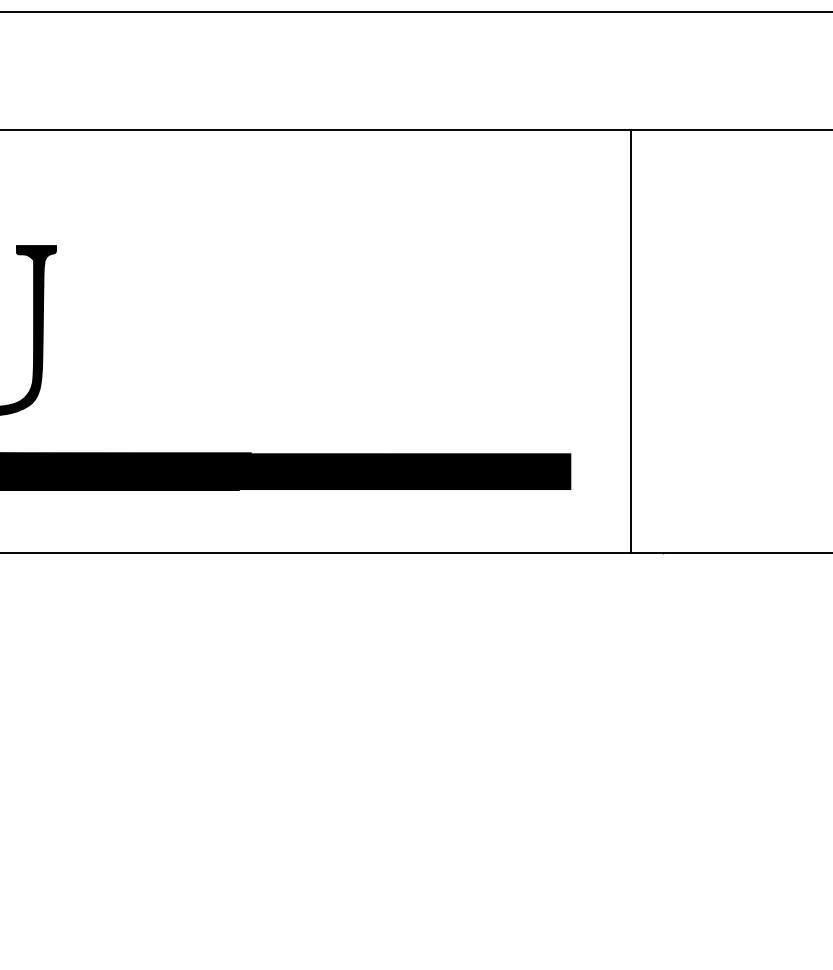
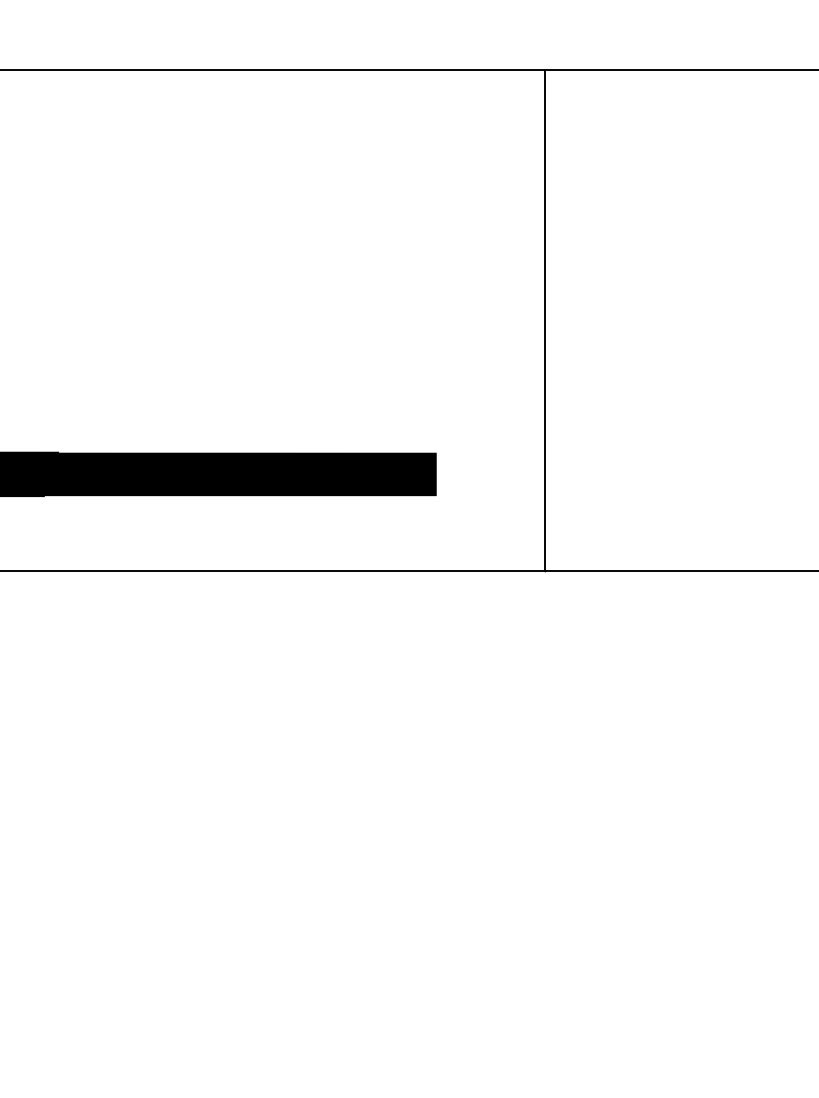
line: (630, 341) -> (544, 320), moved

